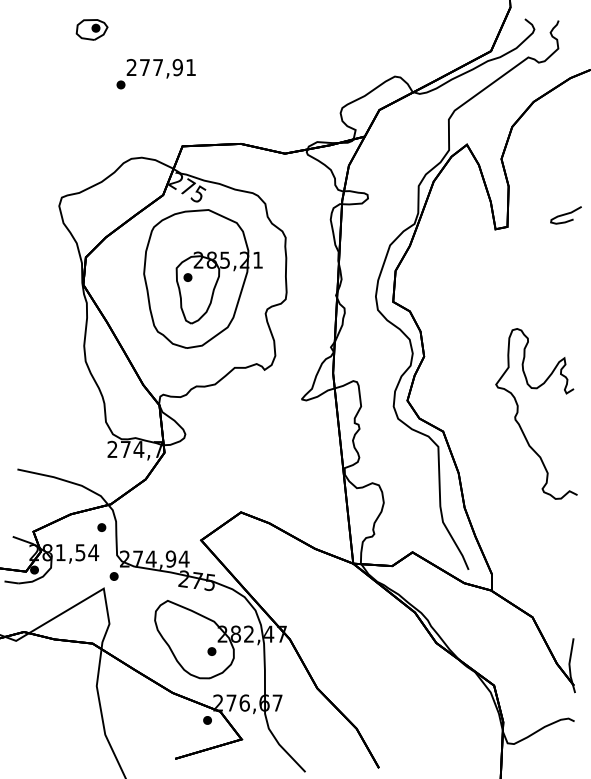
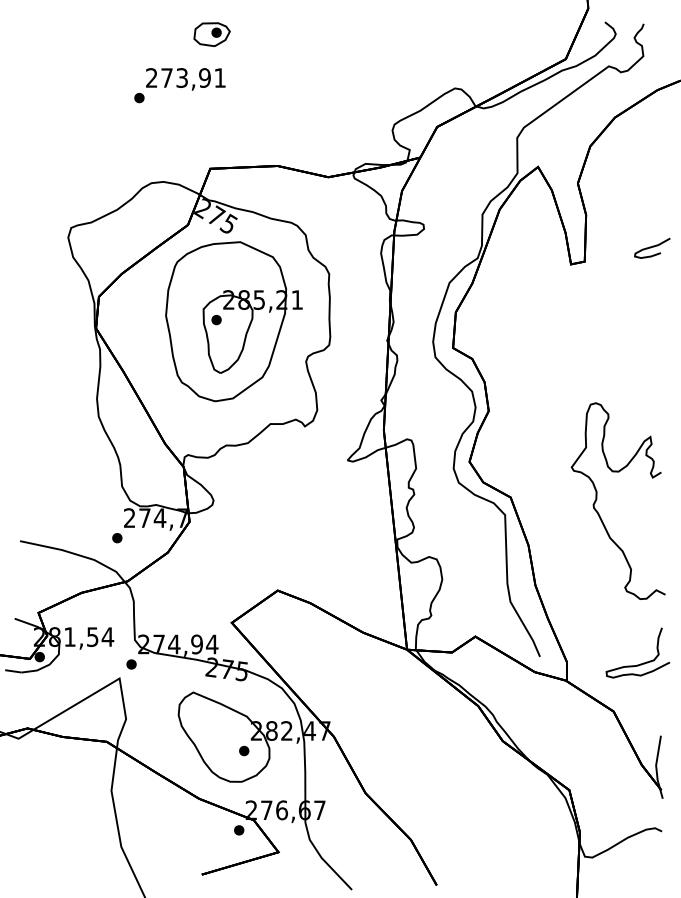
part: (91, 29) -> (211, 34), moved
text: (157, 67) -> (181, 77), 277,91 -> 273,91
curve: (518, 412) -> (597, 499), moved
part: (101, 527) -> (117, 538), moved
curve: (555, 575) -> (640, 663), added

